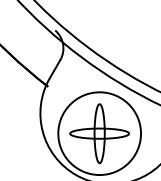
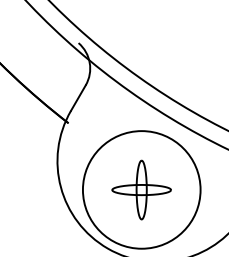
part: (99, 133) -> (141, 189), size x0.7

